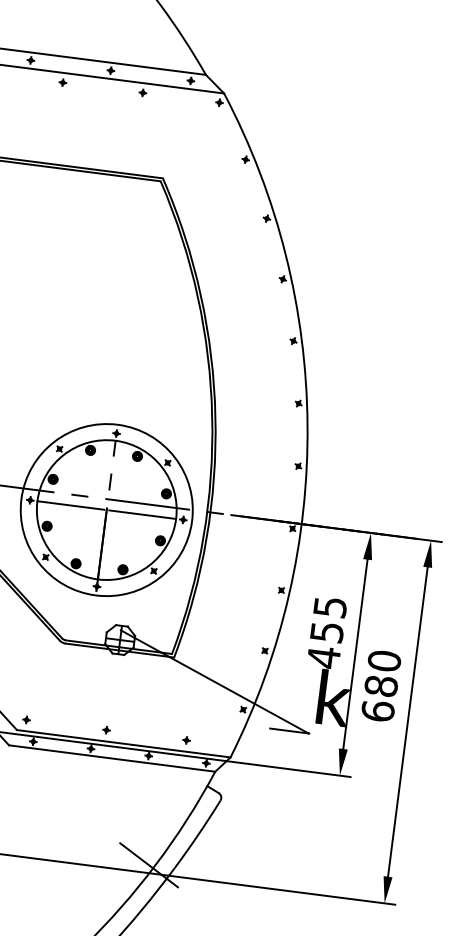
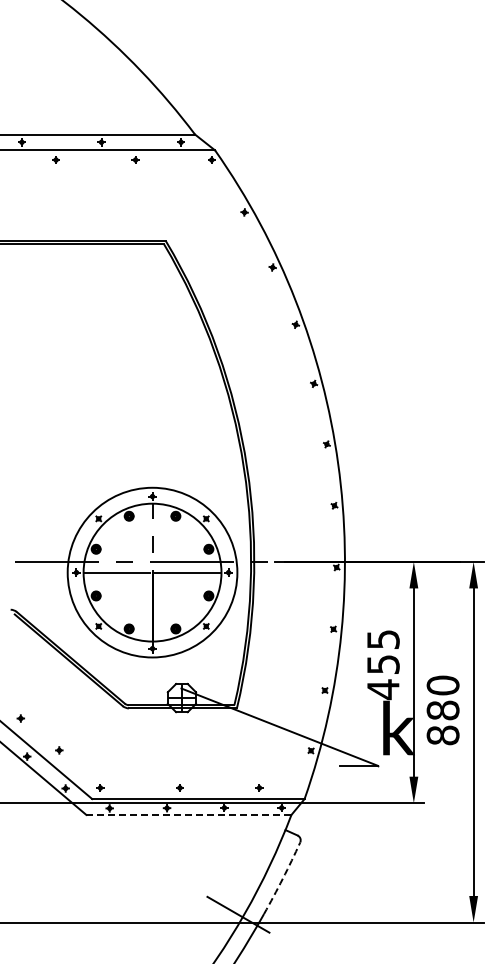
text: (377, 711) -> (442, 735), 680 -> 880
line: (111, 757) -> (188, 814), solid -> dashed
arc: (198, 834) -> (282, 878), solid -> dashed

